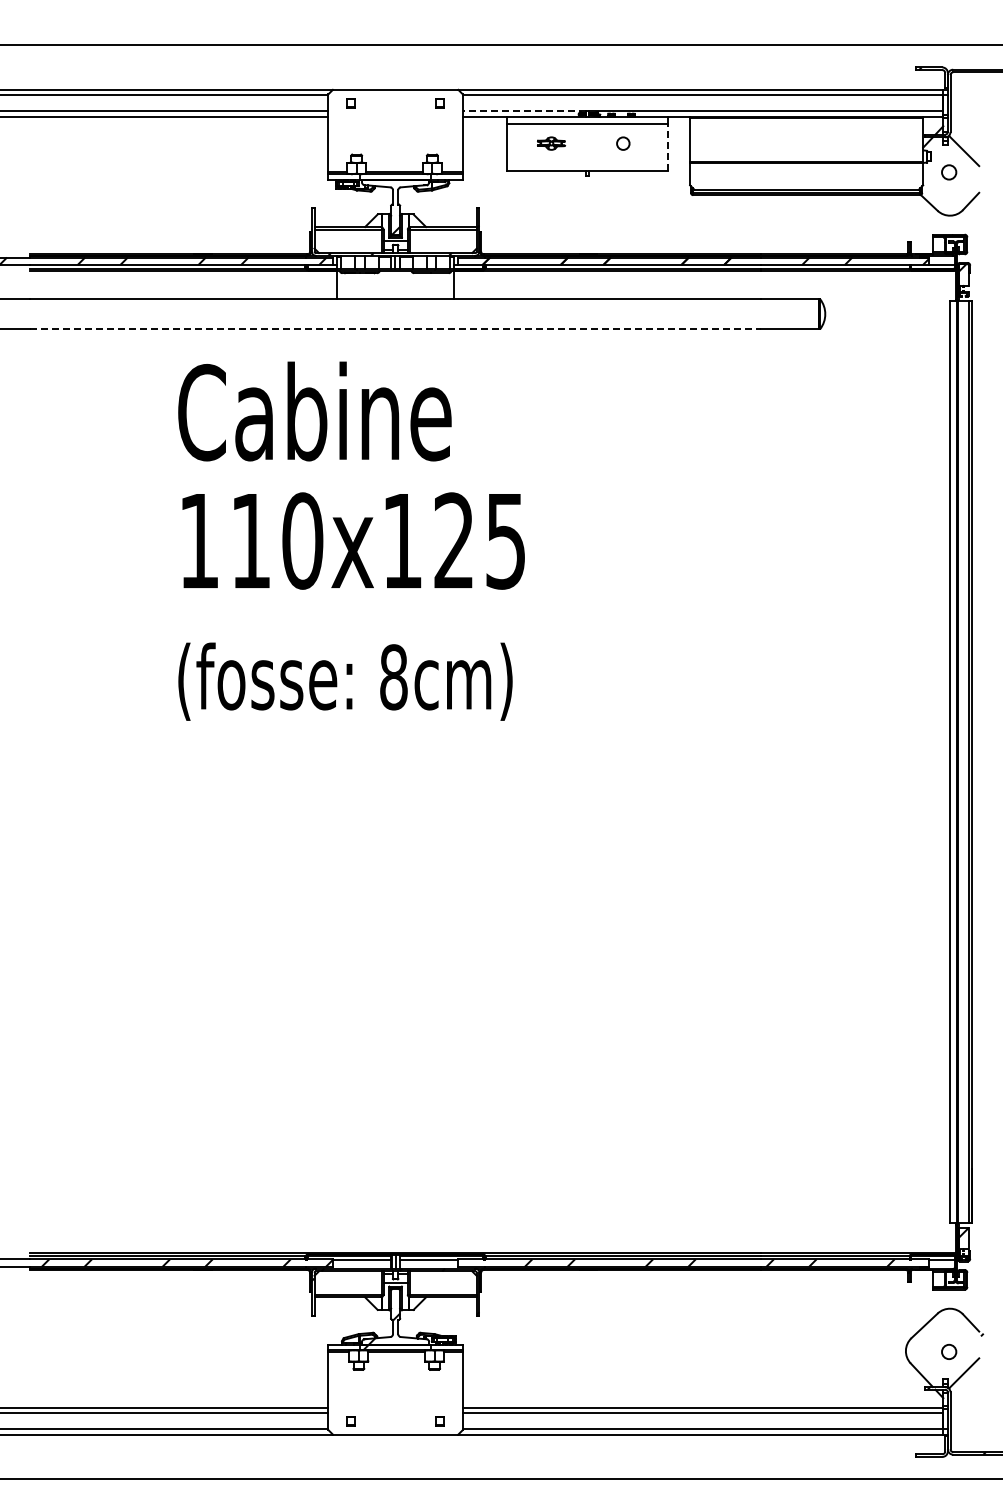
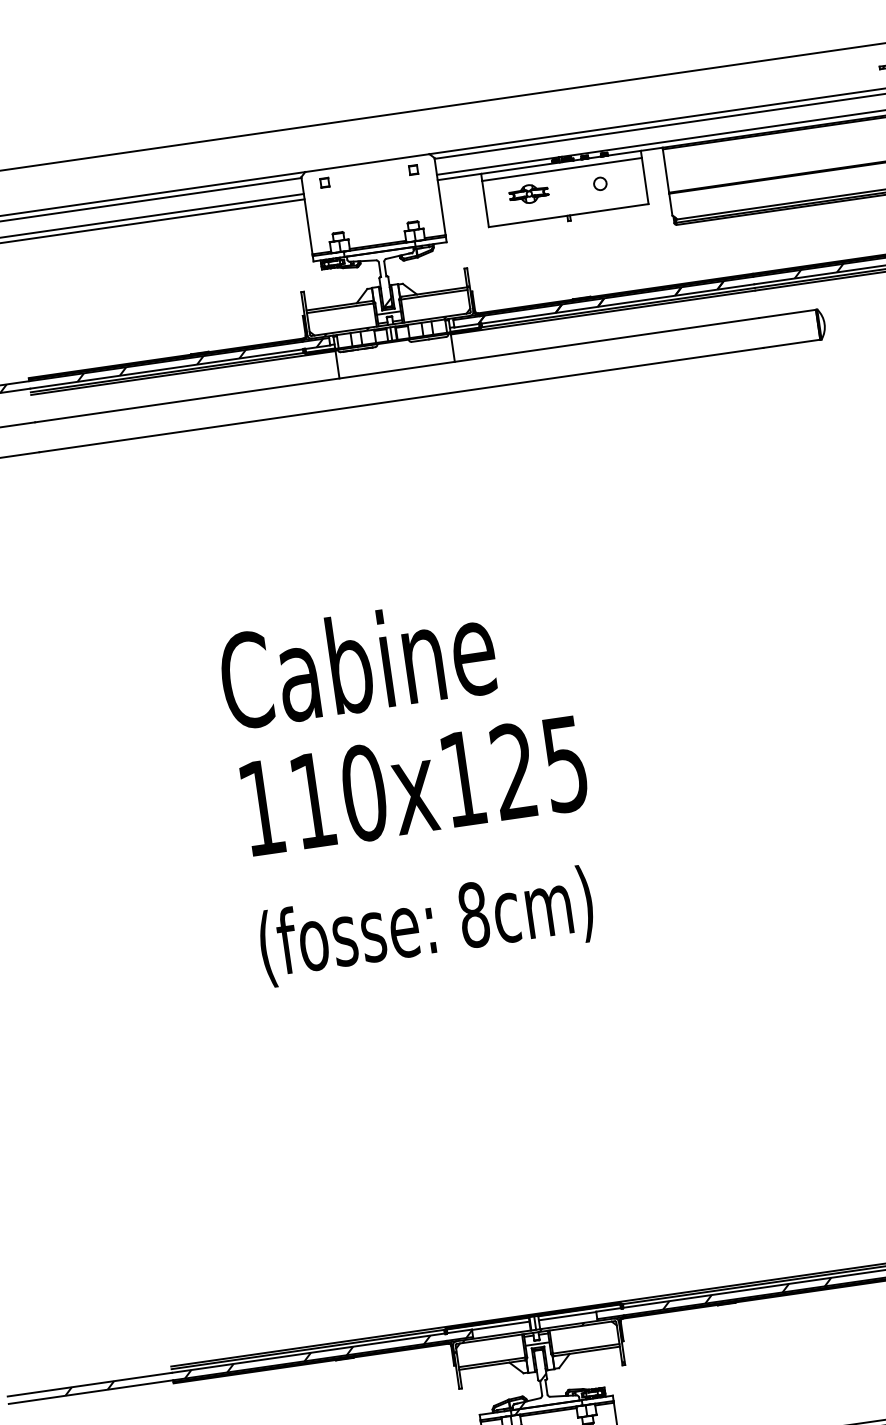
line: (524, 111) -> (497, 166), dashed -> solid
part: (551, 143) -> (529, 193), size x1.43
line: (668, 146) -> (645, 180), dashed -> solid
line: (395, 329) -> (401, 400), dashed -> solid
text: (351, 540) -> (412, 785), moved

